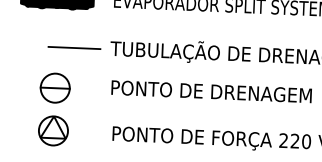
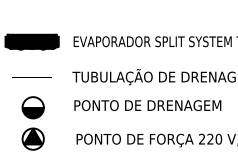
line: (73, 47) -> (31, 77), moved
fill: (53, 94) -> (32, 112), added
fill: (53, 127) -> (33, 136), added

